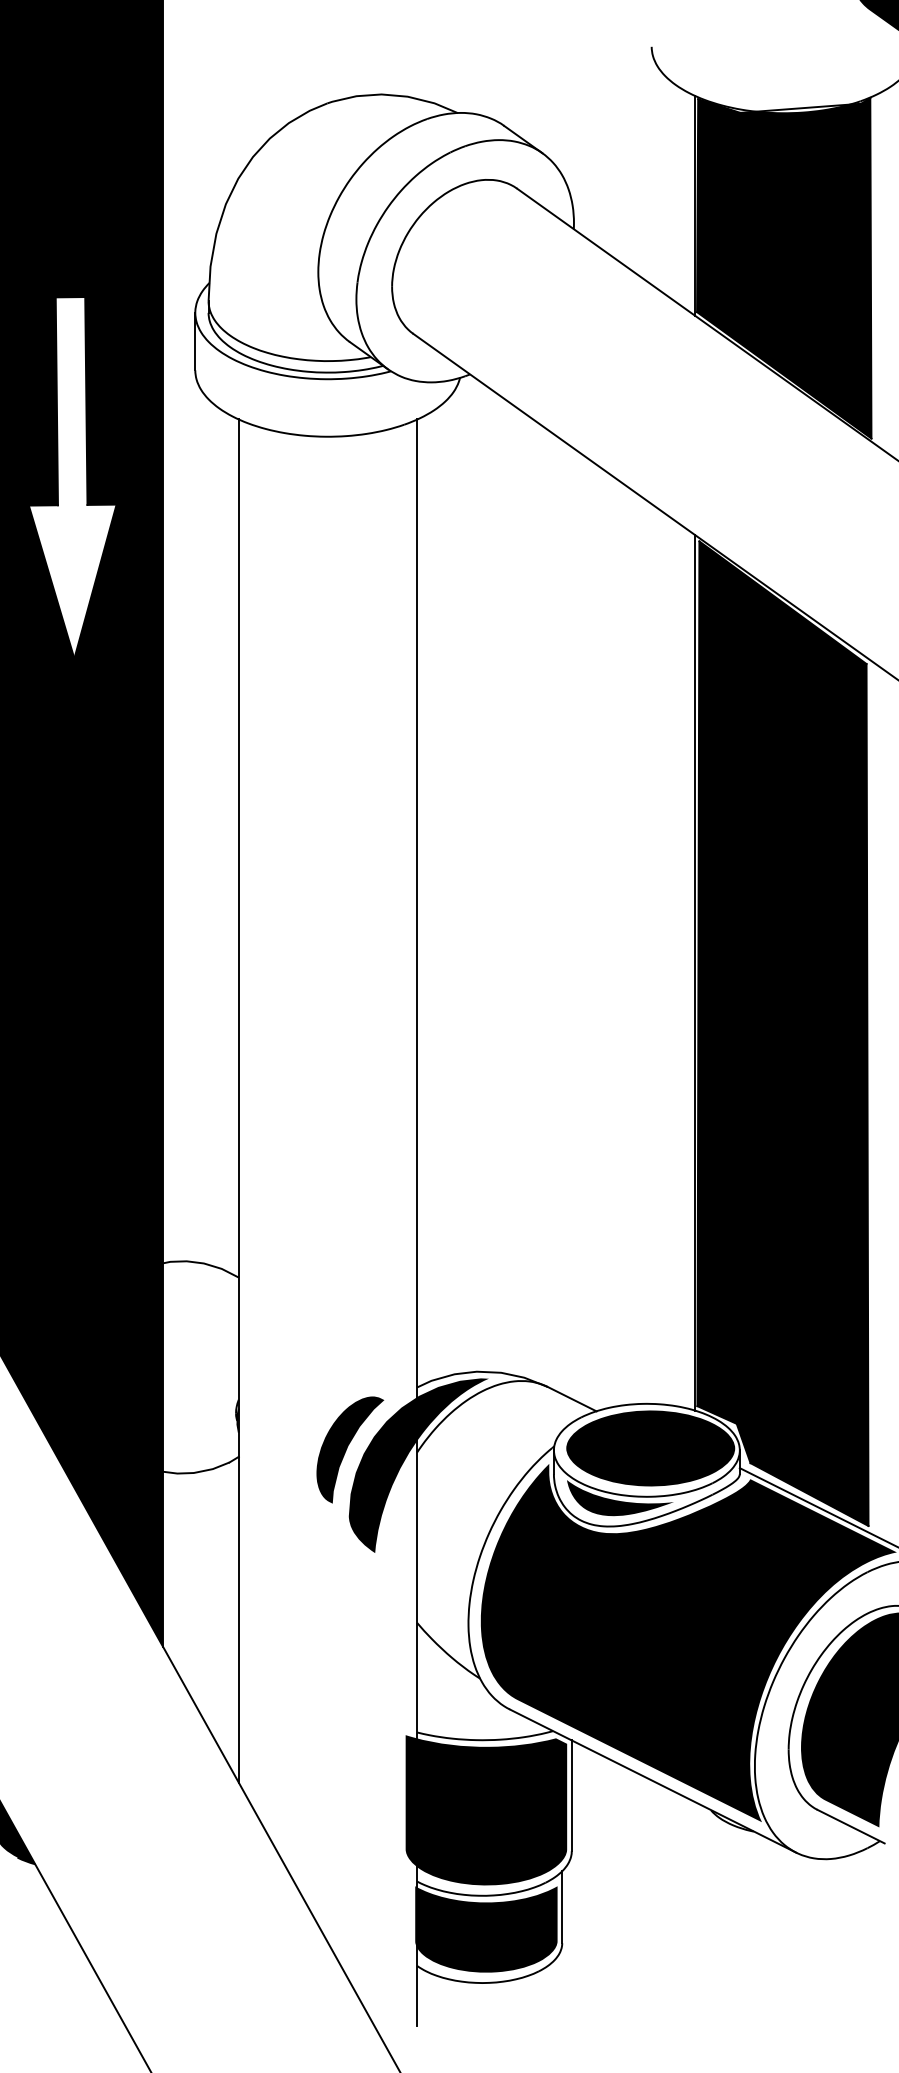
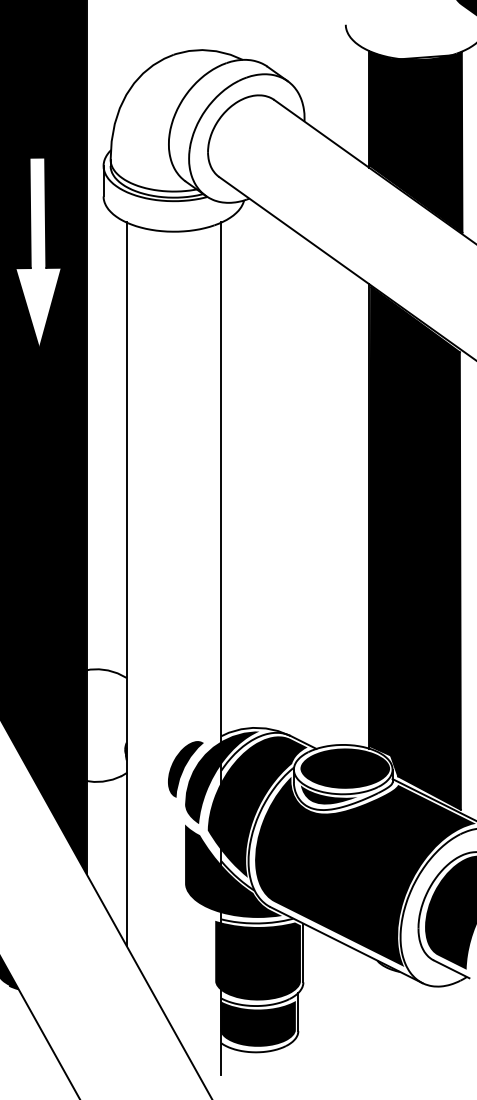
fill: (485, 1519) -> (257, 806), added
fill: (440, 1640) -> (233, 870), added

